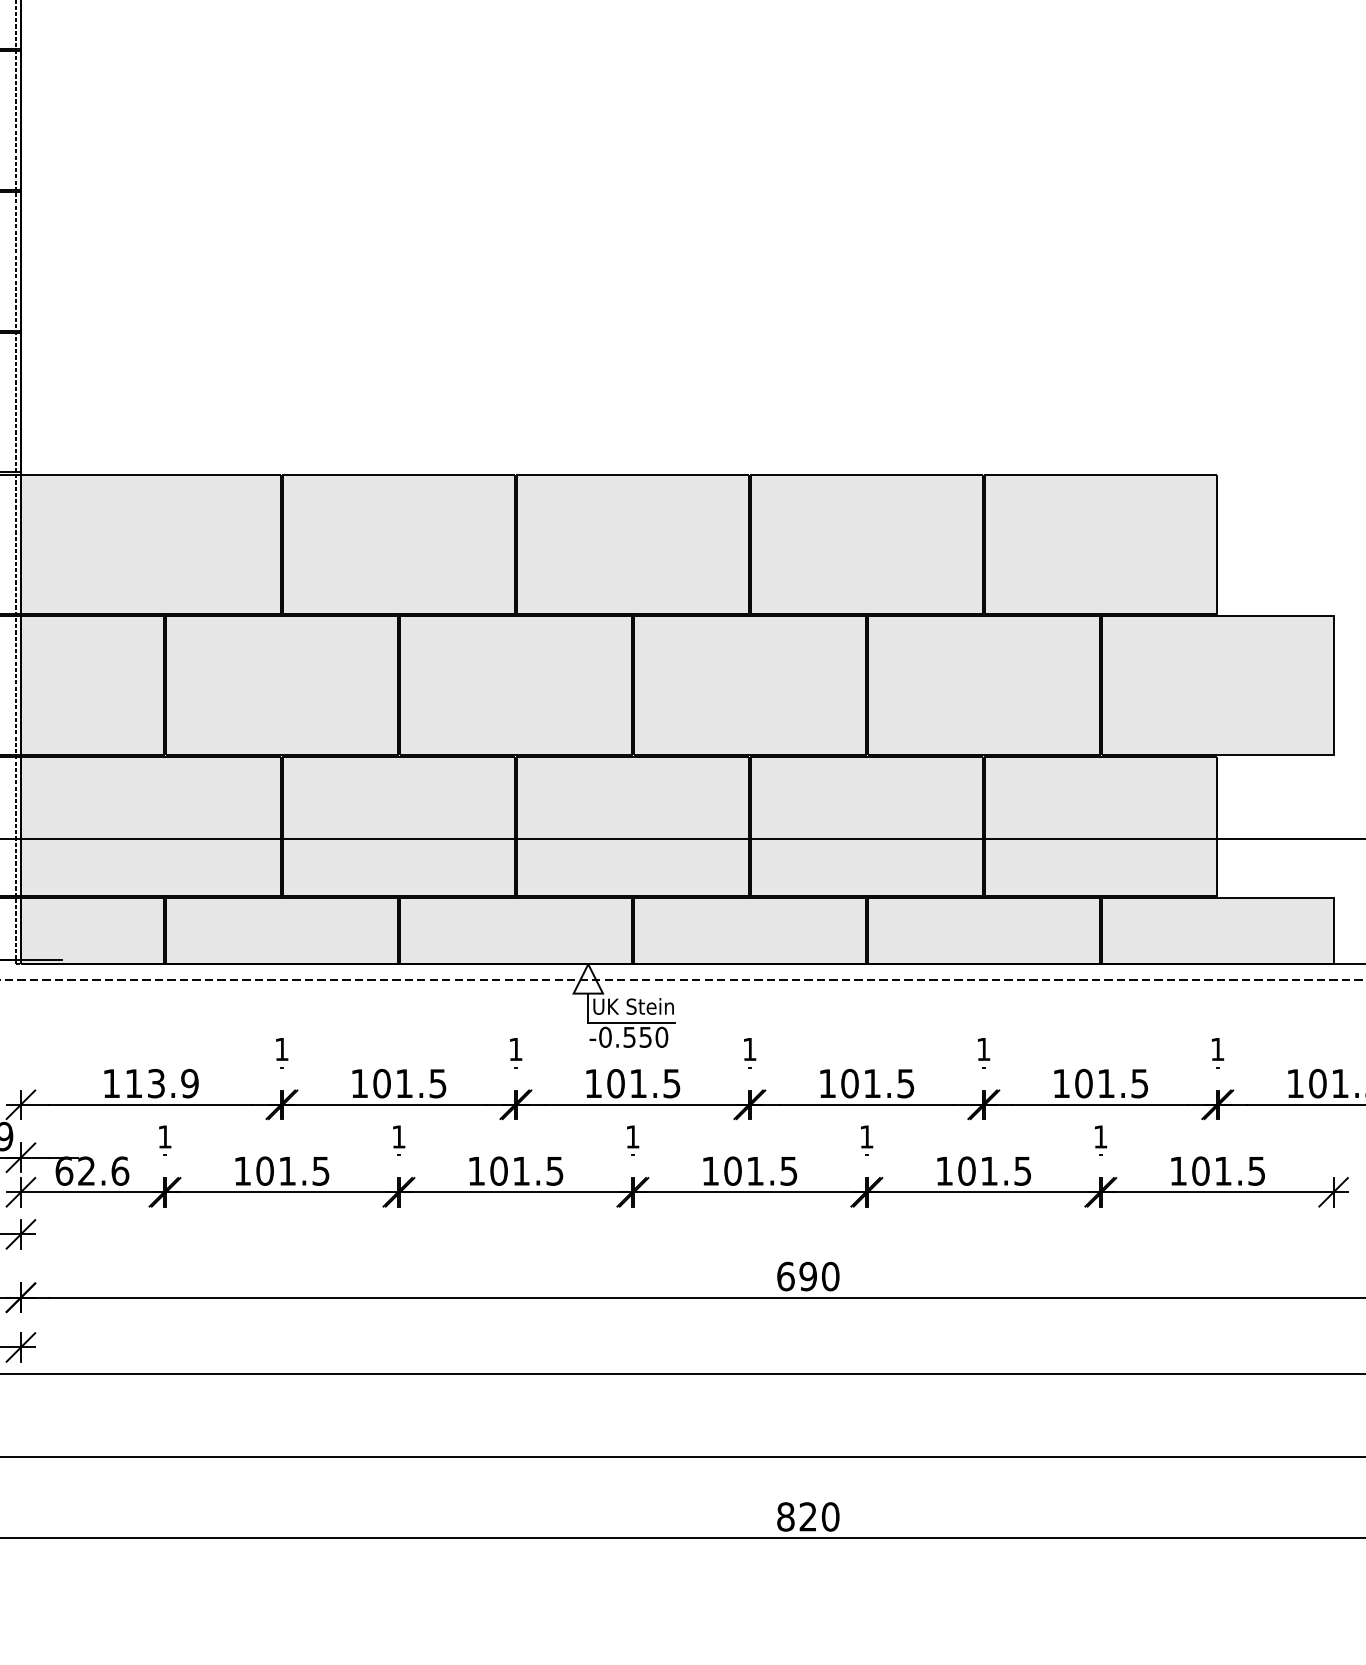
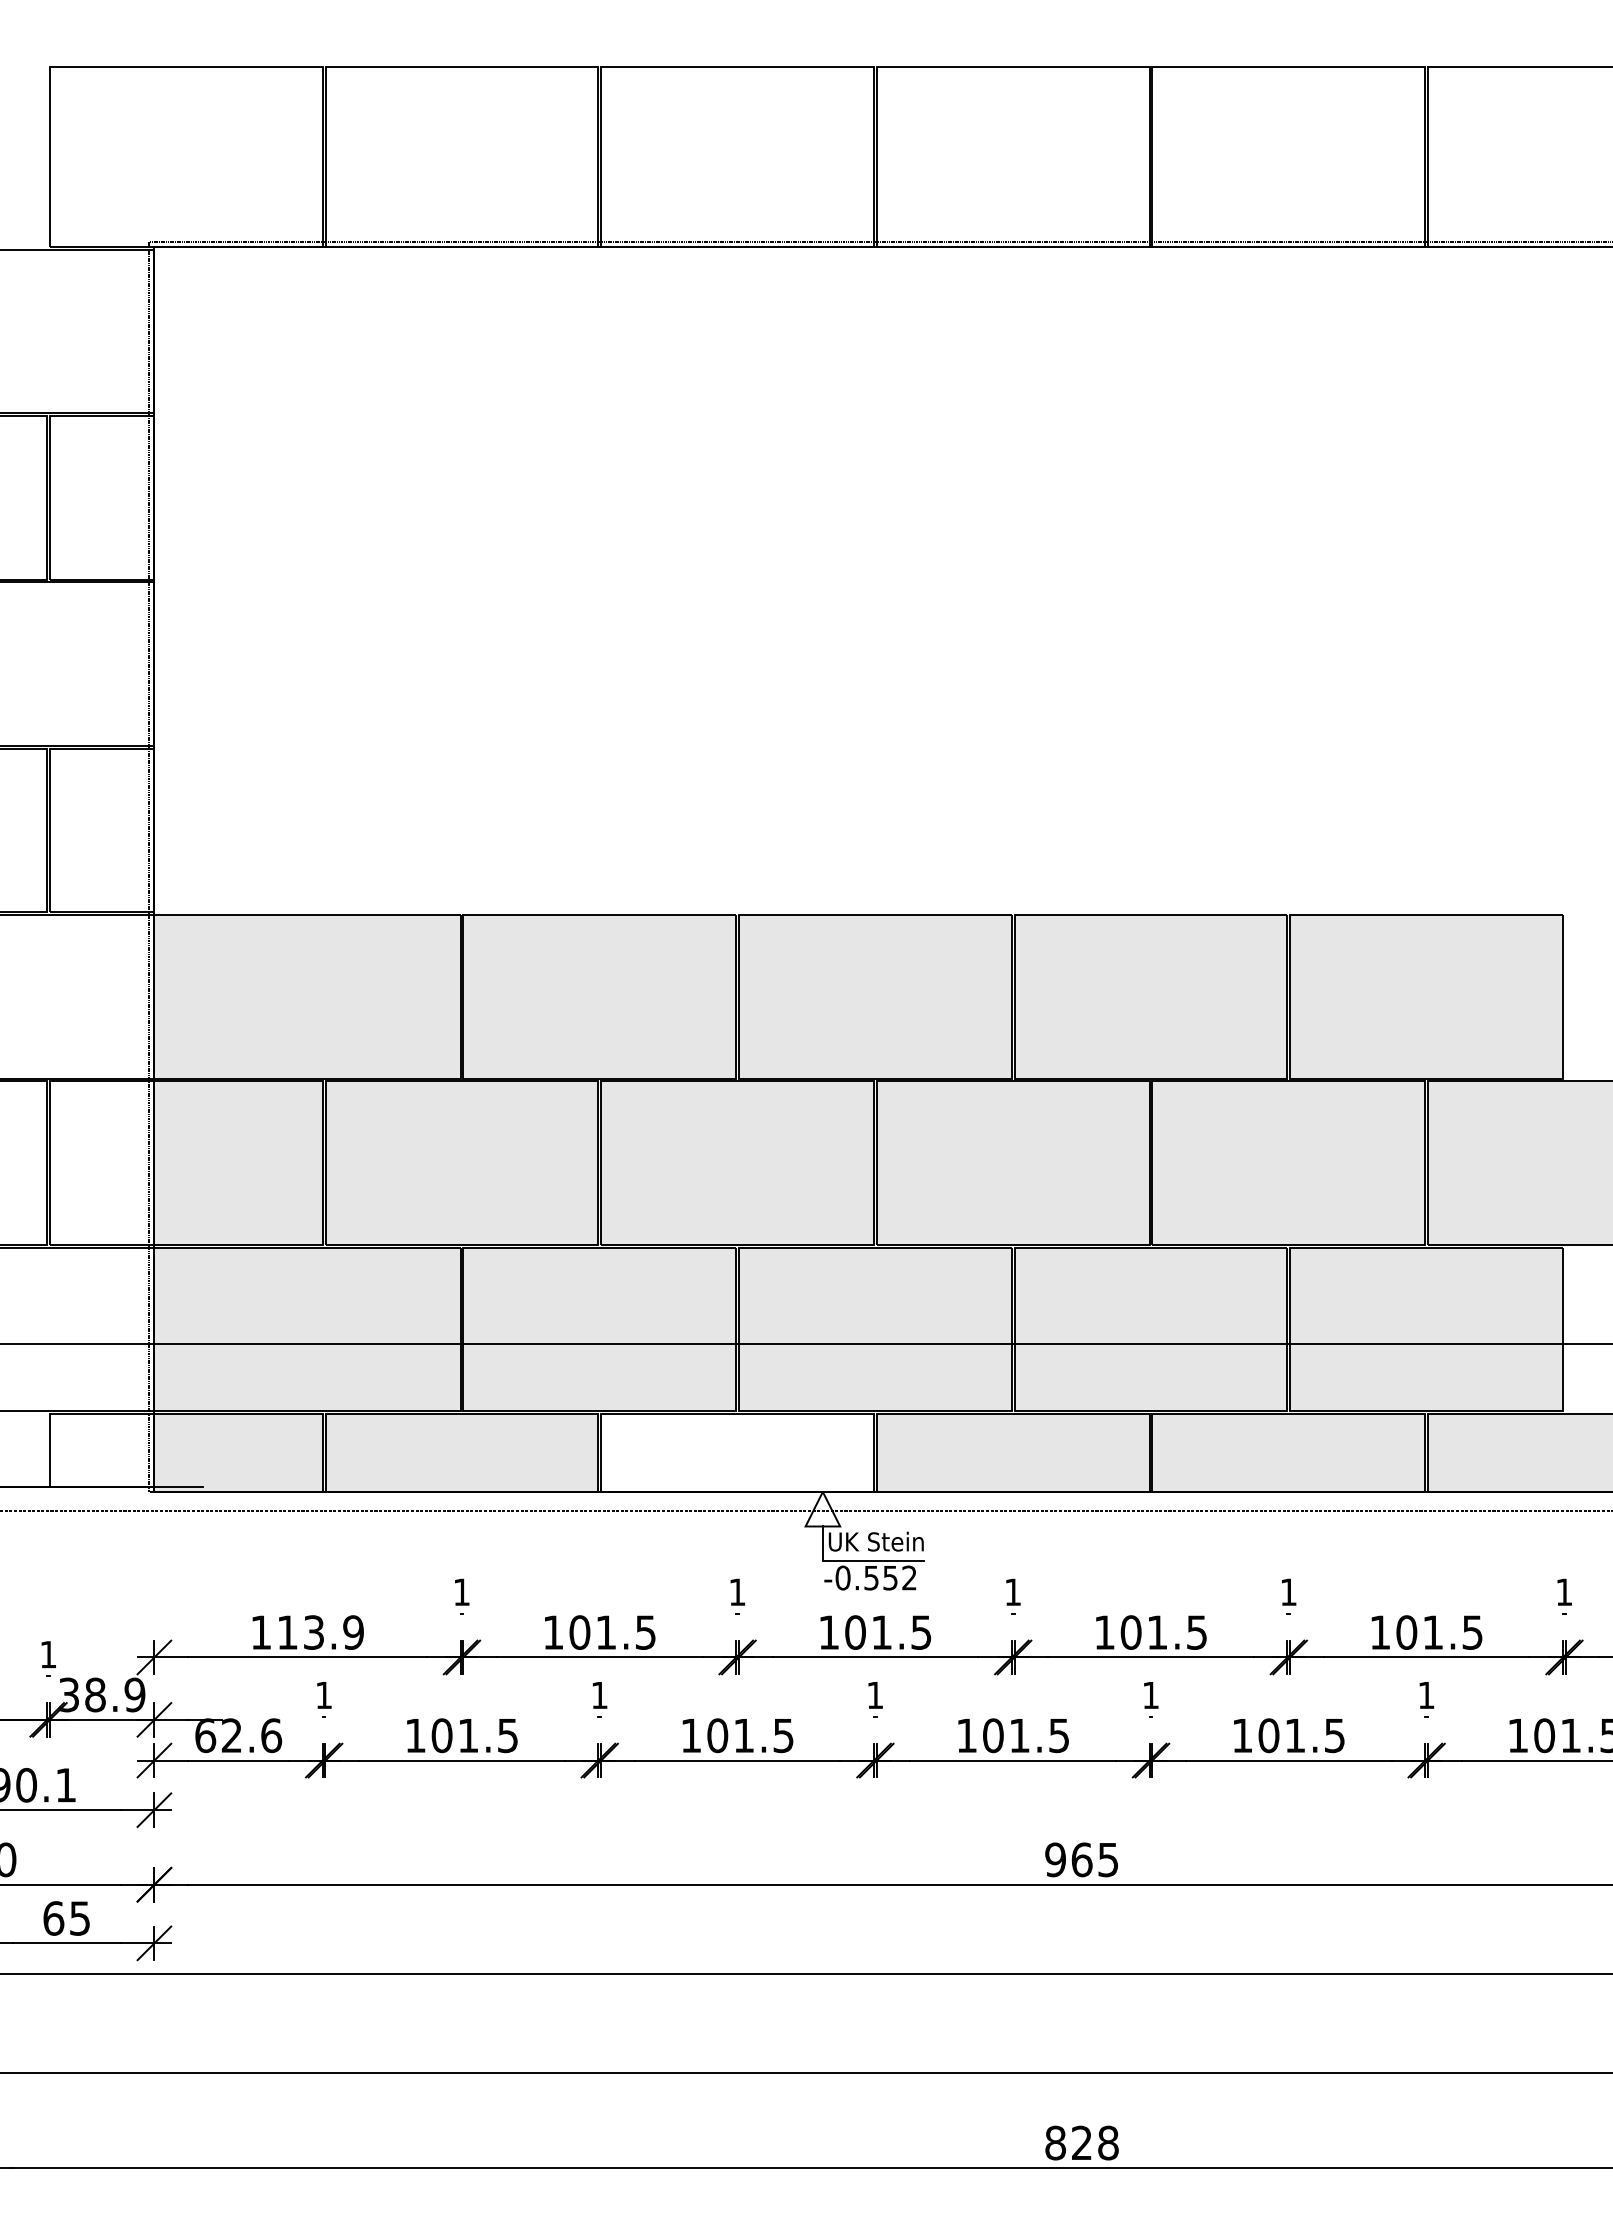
fill: (515, 930) -> (737, 1452), removed
text: (661, 1036) -> (909, 1577), -0.550 -> -0.552
text: (807, 1276) -> (1081, 1859), 690 -> 965
text: (830, 1516) -> (1108, 2142), 820 -> 828

